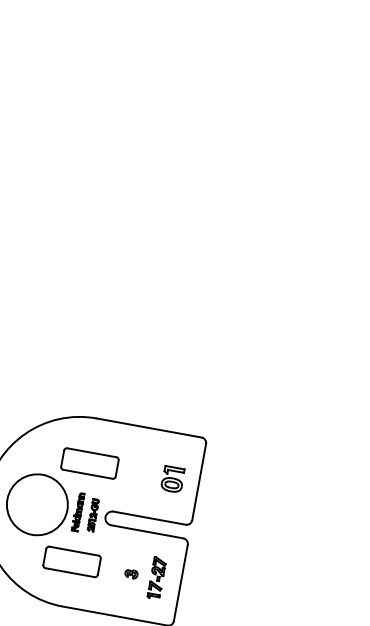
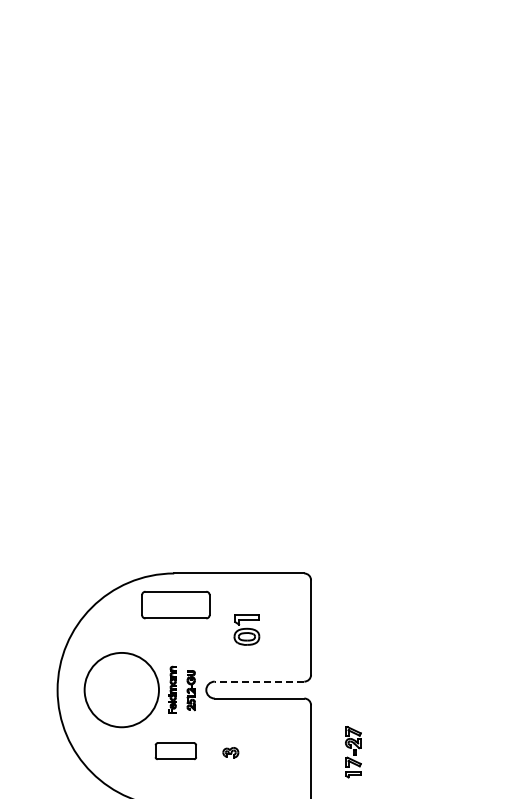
part: (89, 463) -> (175, 604), moved
part: (172, 478) -> (246, 629), moved
line: (149, 518) -> (259, 681), solid -> dashed
part: (71, 562) -> (175, 751), size x0.6
part: (131, 573) -> (230, 752), moved
part: (157, 578) -> (353, 752), moved

